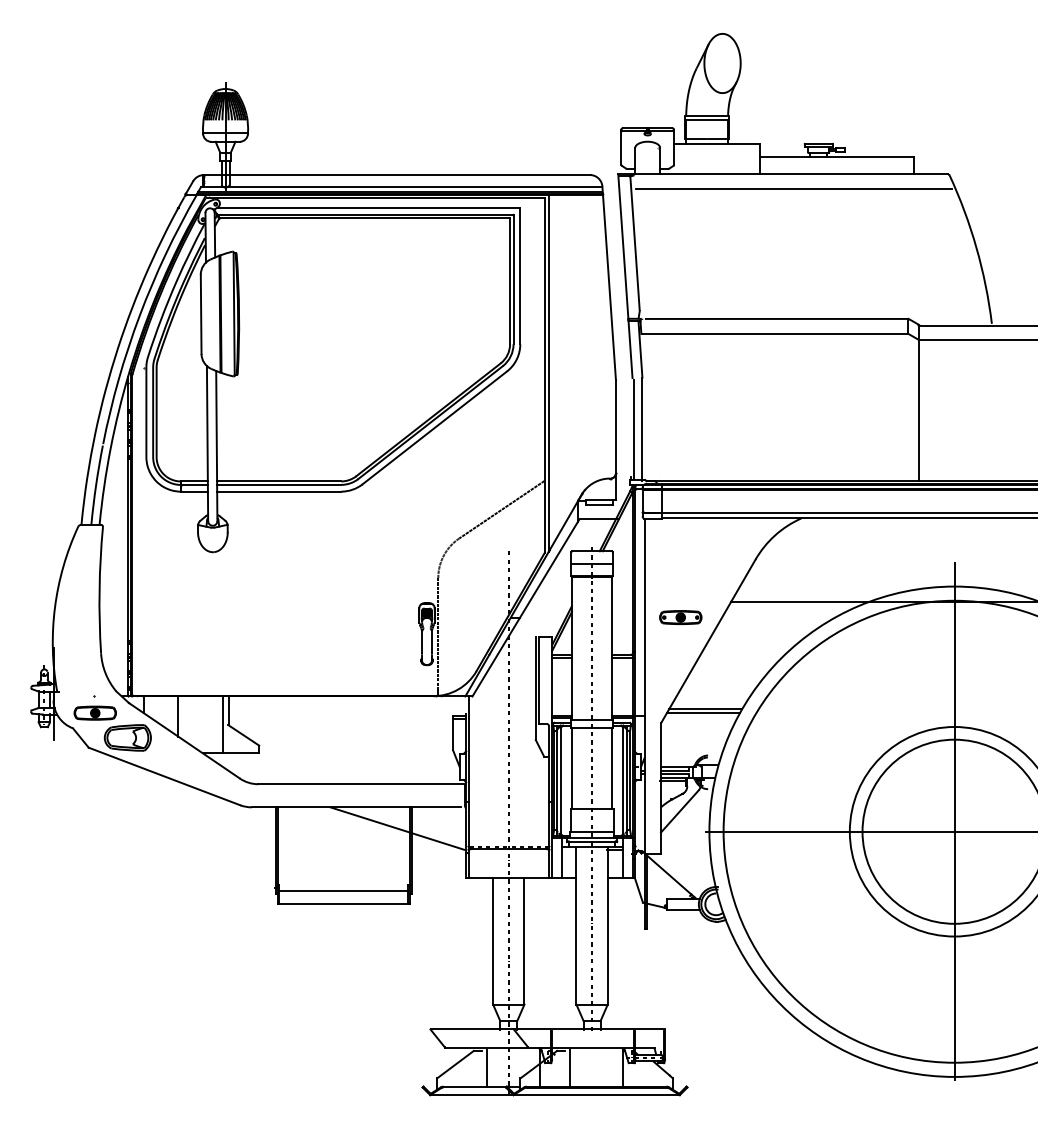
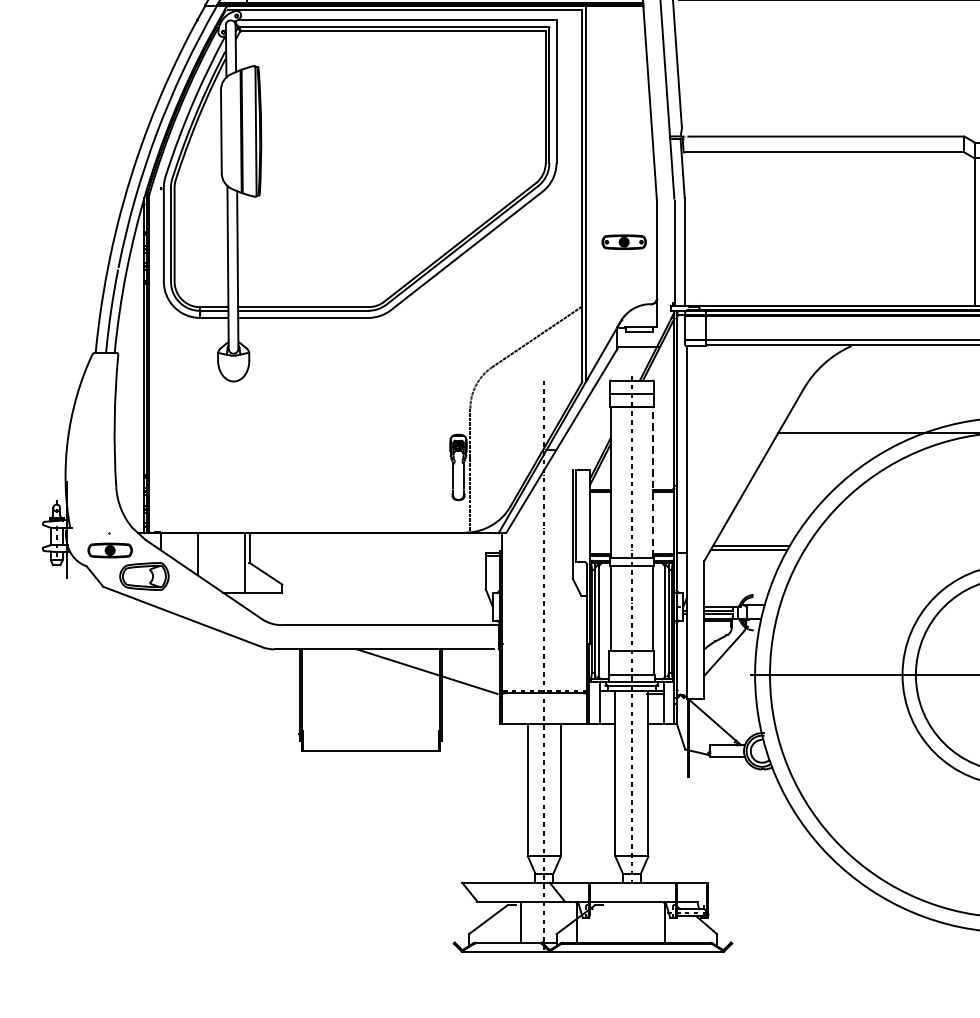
part: (680, 617) -> (623, 242), moved
line: (612, 648) -> (653, 482), solid -> dashed
line: (343, 891) -> (370, 737), removed
line: (569, 1067) -> (608, 922), removed

